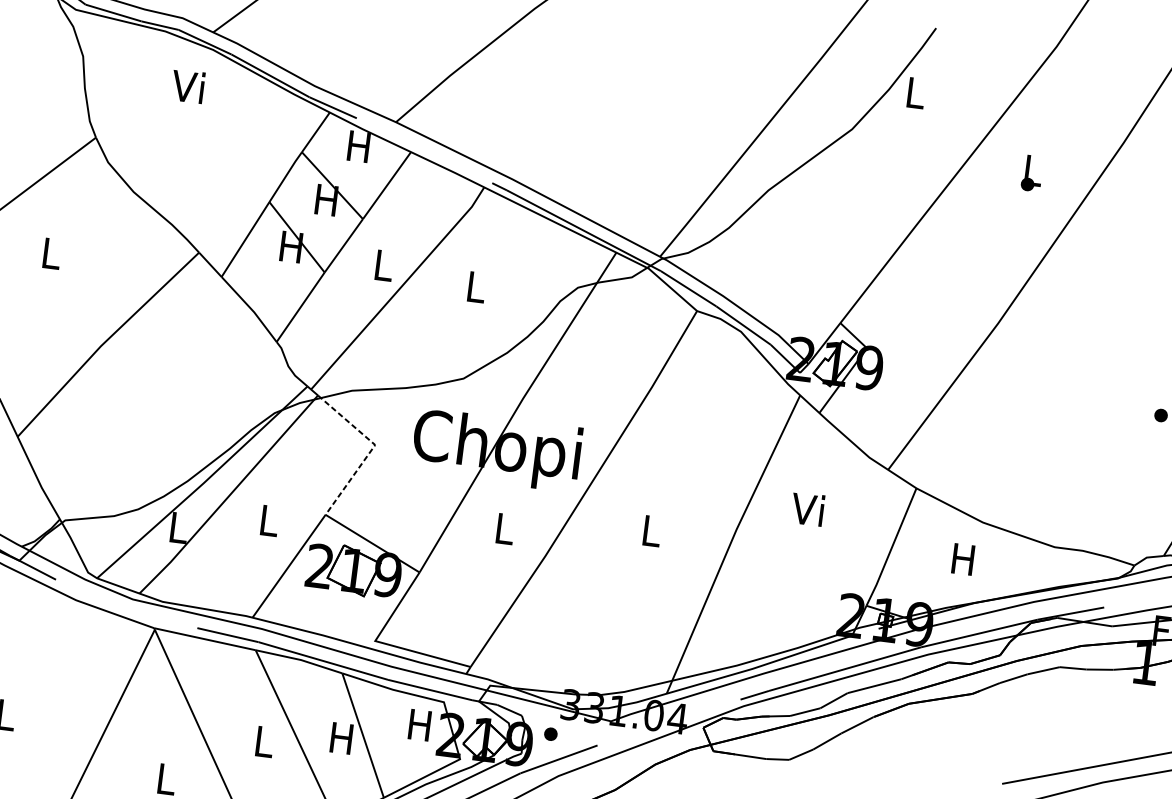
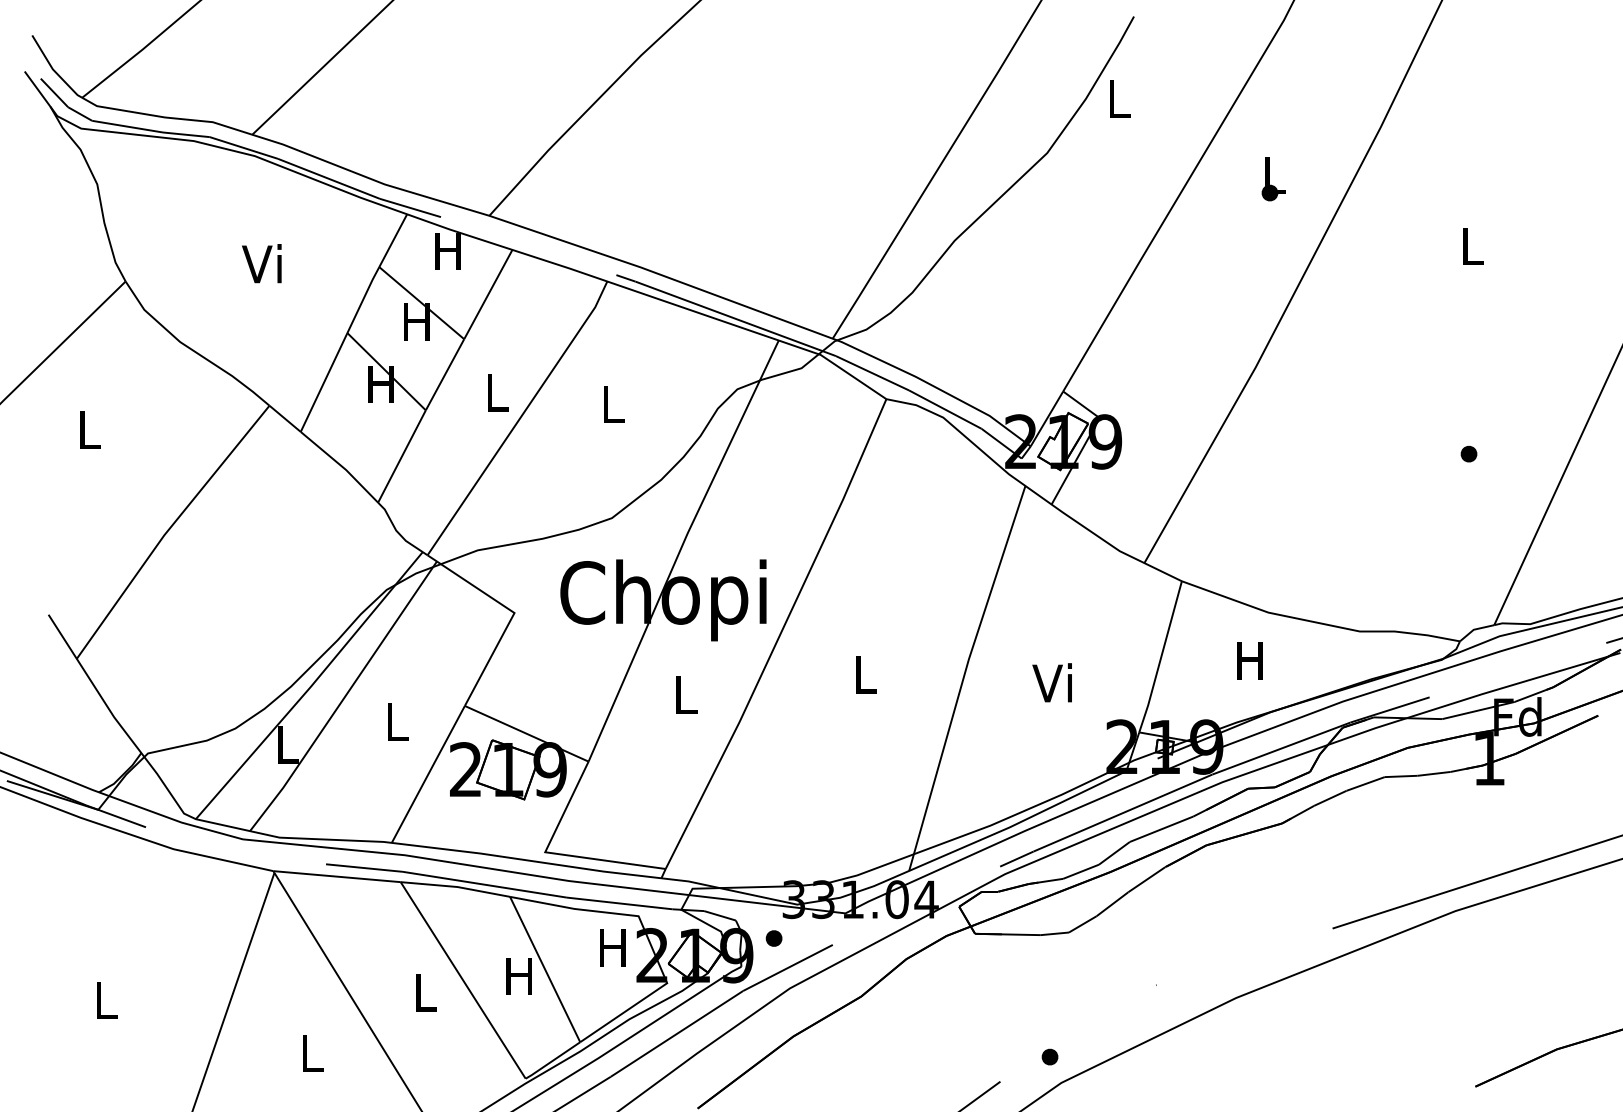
text: (187, 86) -> (261, 263), moved
line: (372, 449) -> (511, 618), dashed -> solid
text: (807, 508) -> (1051, 682), moved

